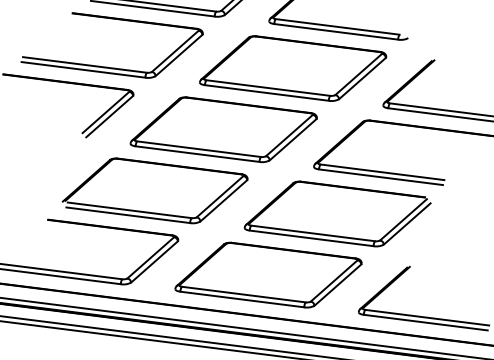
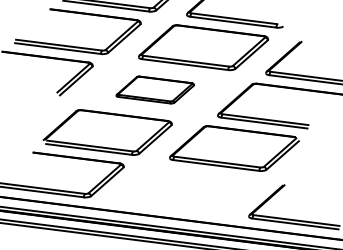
part: (222, 128) -> (154, 89), size x0.6
part: (268, 274) -> (186, 190), removed

